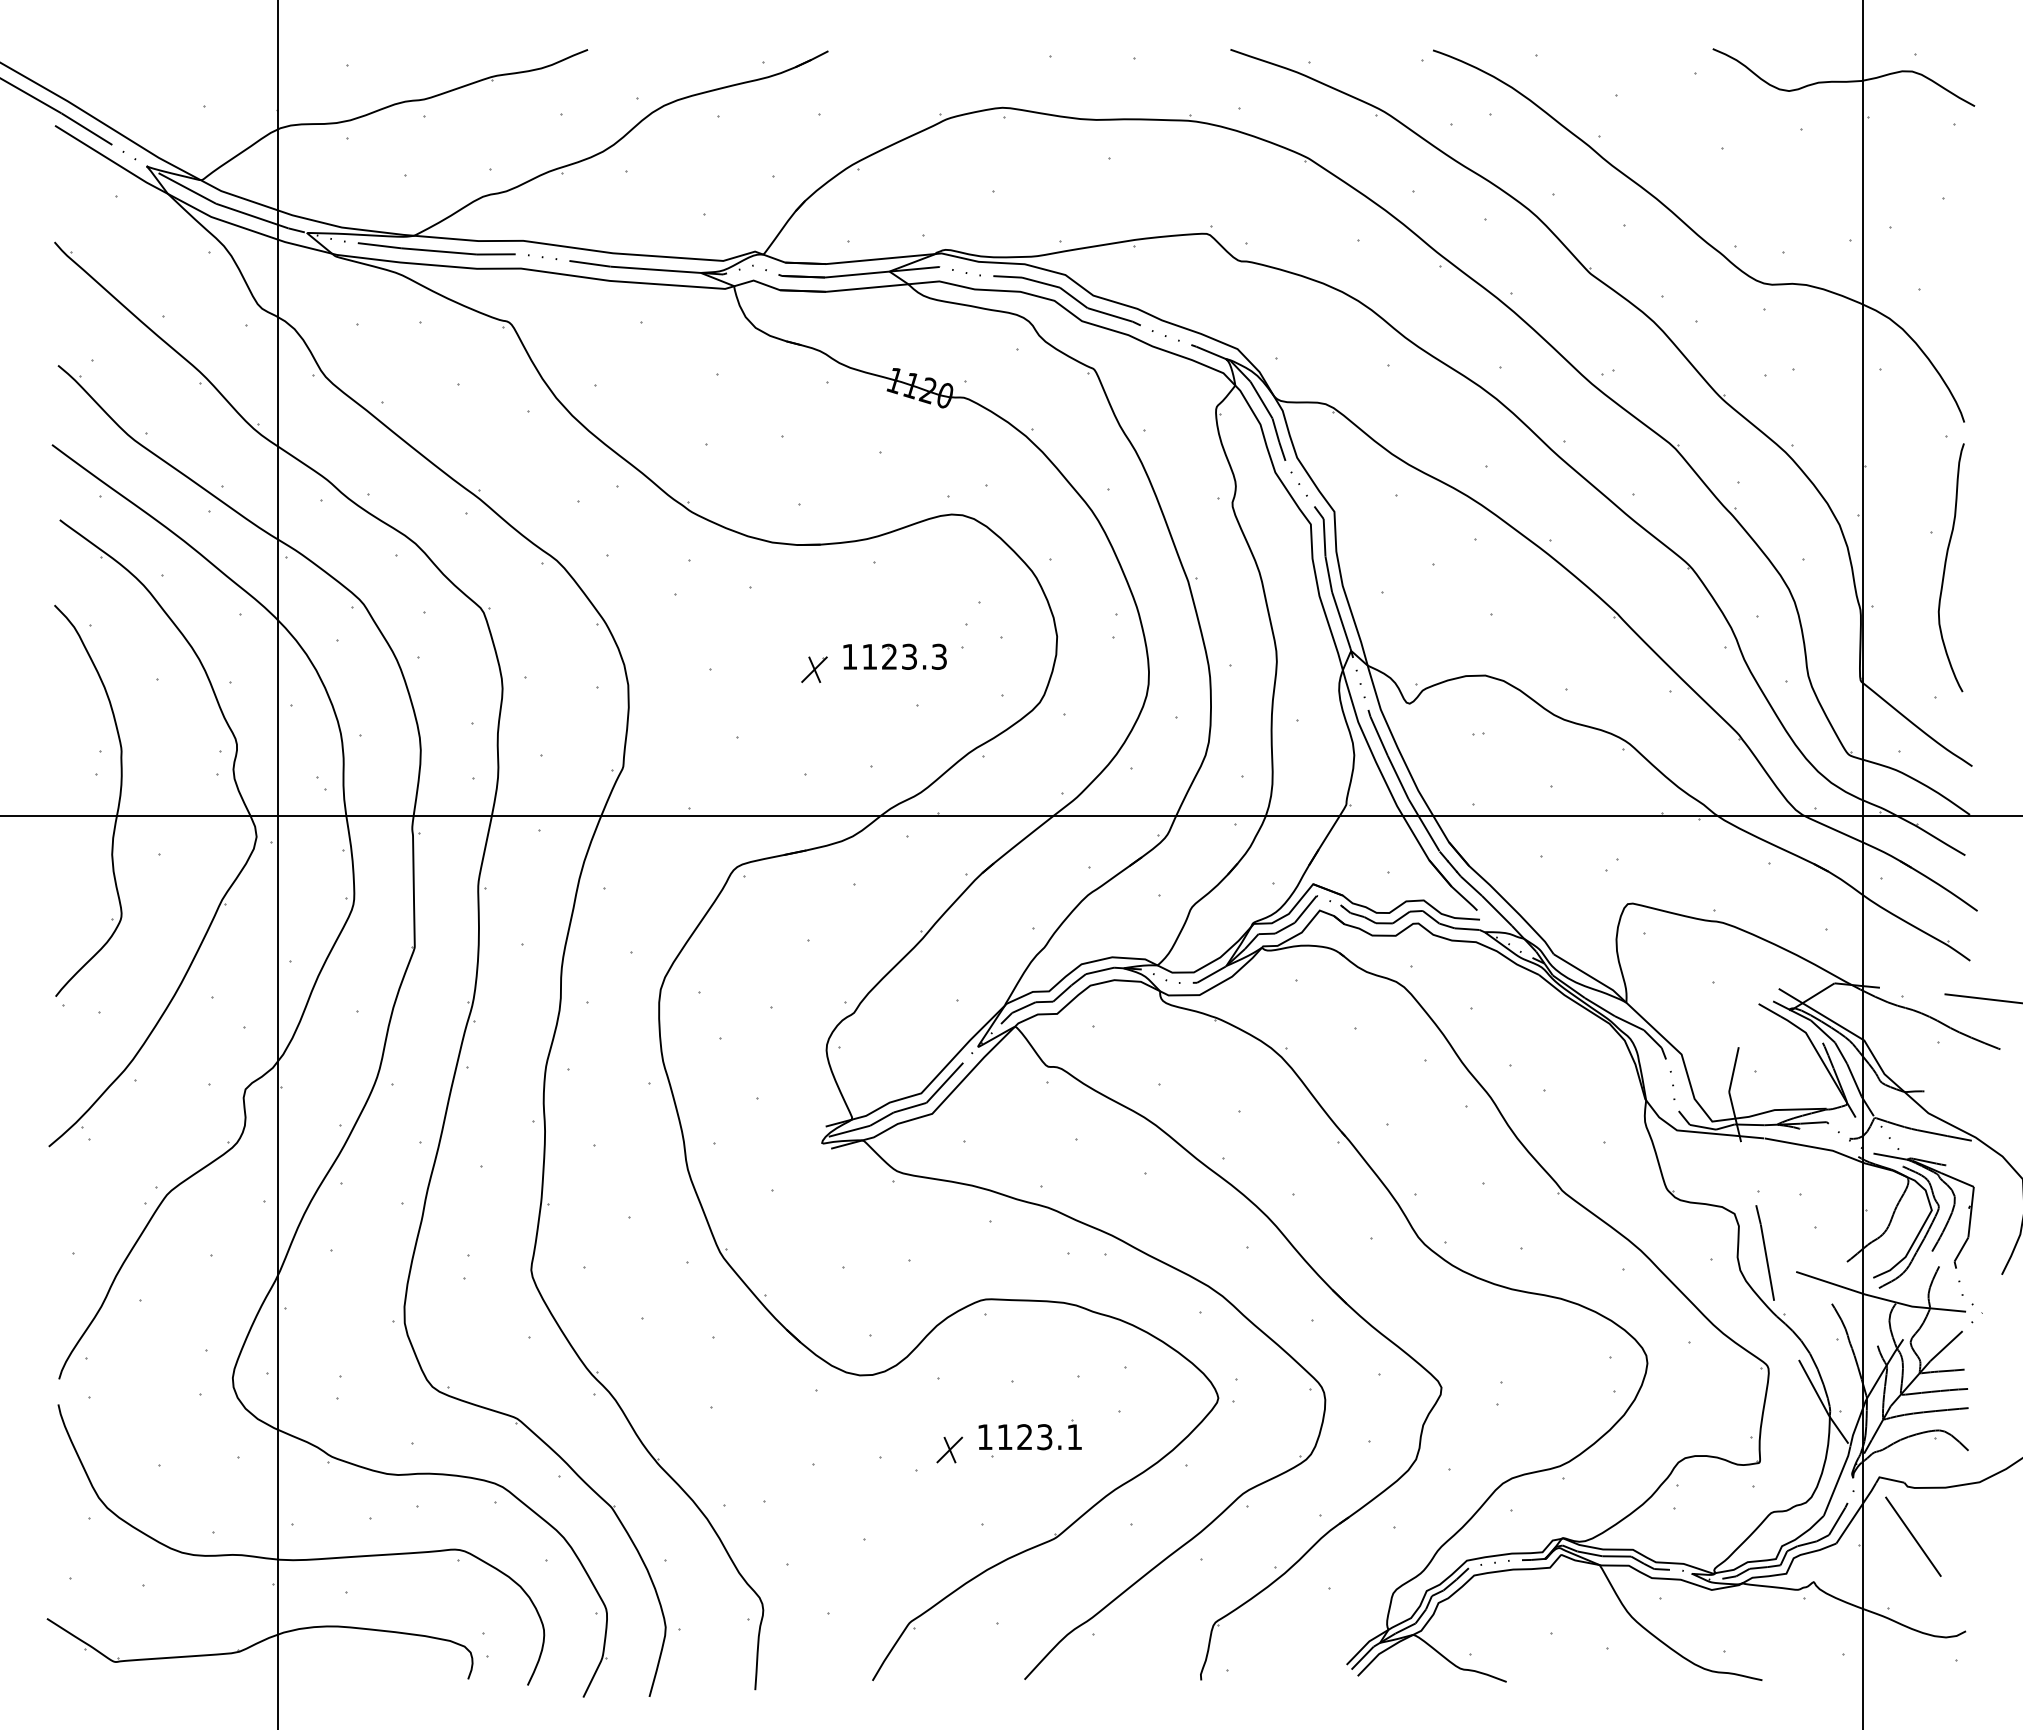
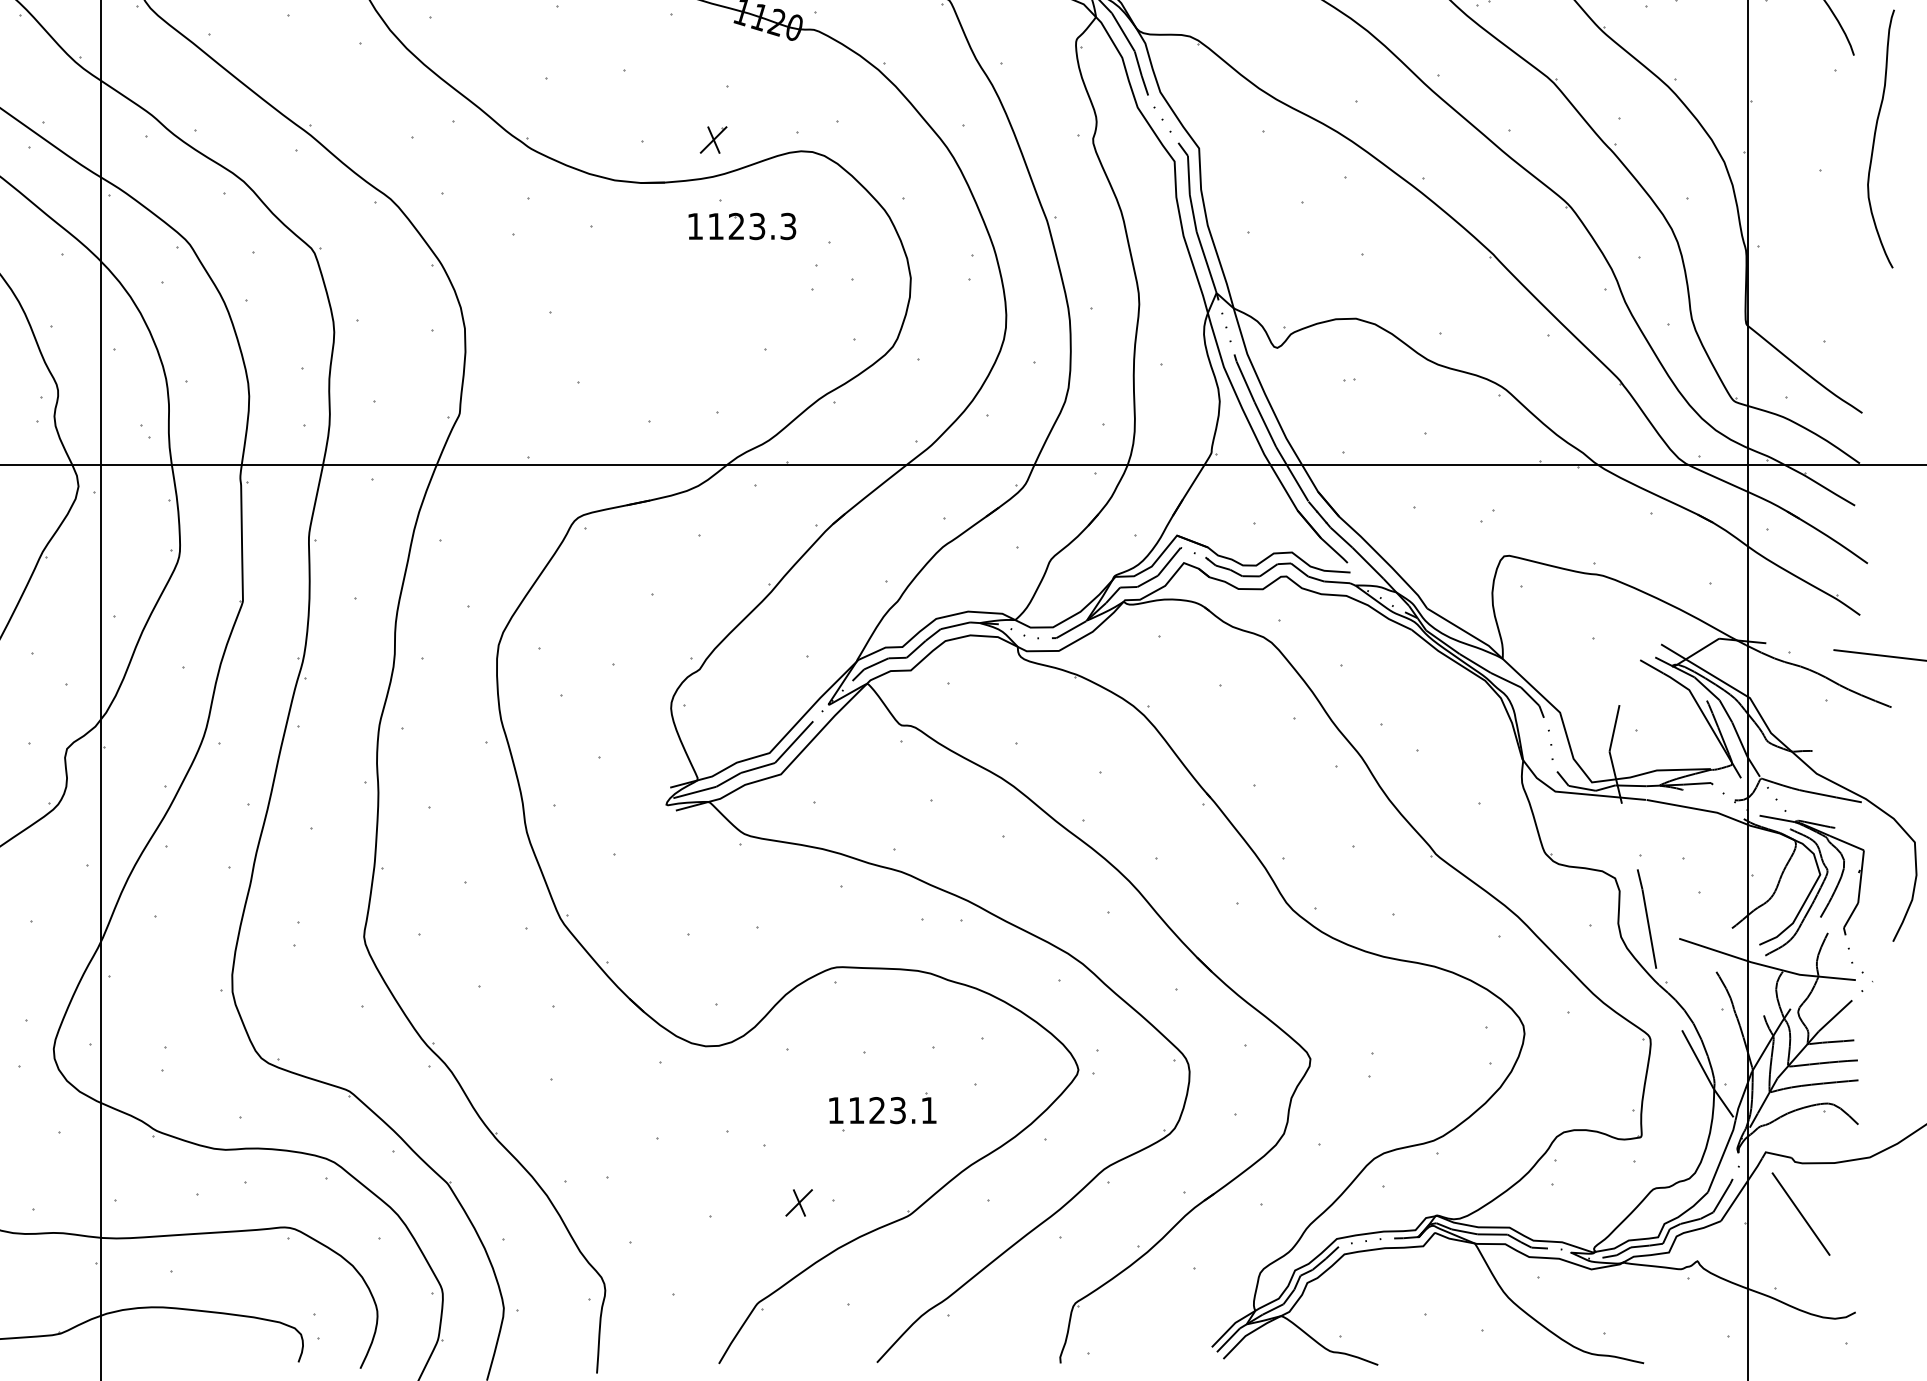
curve: (1946, 564) -> (1876, 135), moved
part: (894, 656) -> (741, 226), moved
part: (814, 669) -> (713, 139), moved
part: (949, 1449) -> (798, 1202), moved

